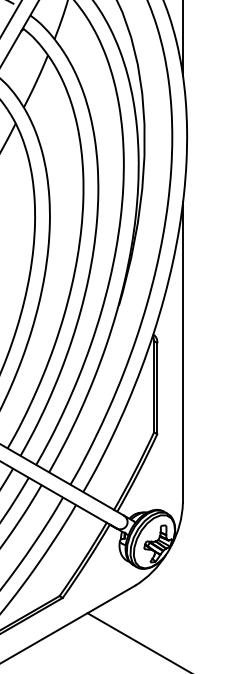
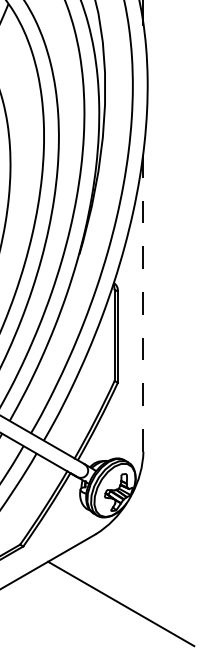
line: (182, 352) -> (143, 301), solid -> dashed

